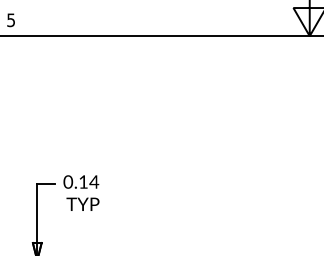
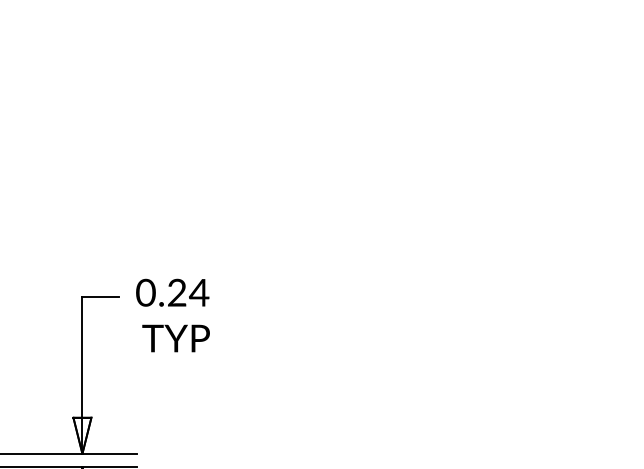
text: (83, 181) -> (177, 291), 0.14 -> 0.24

